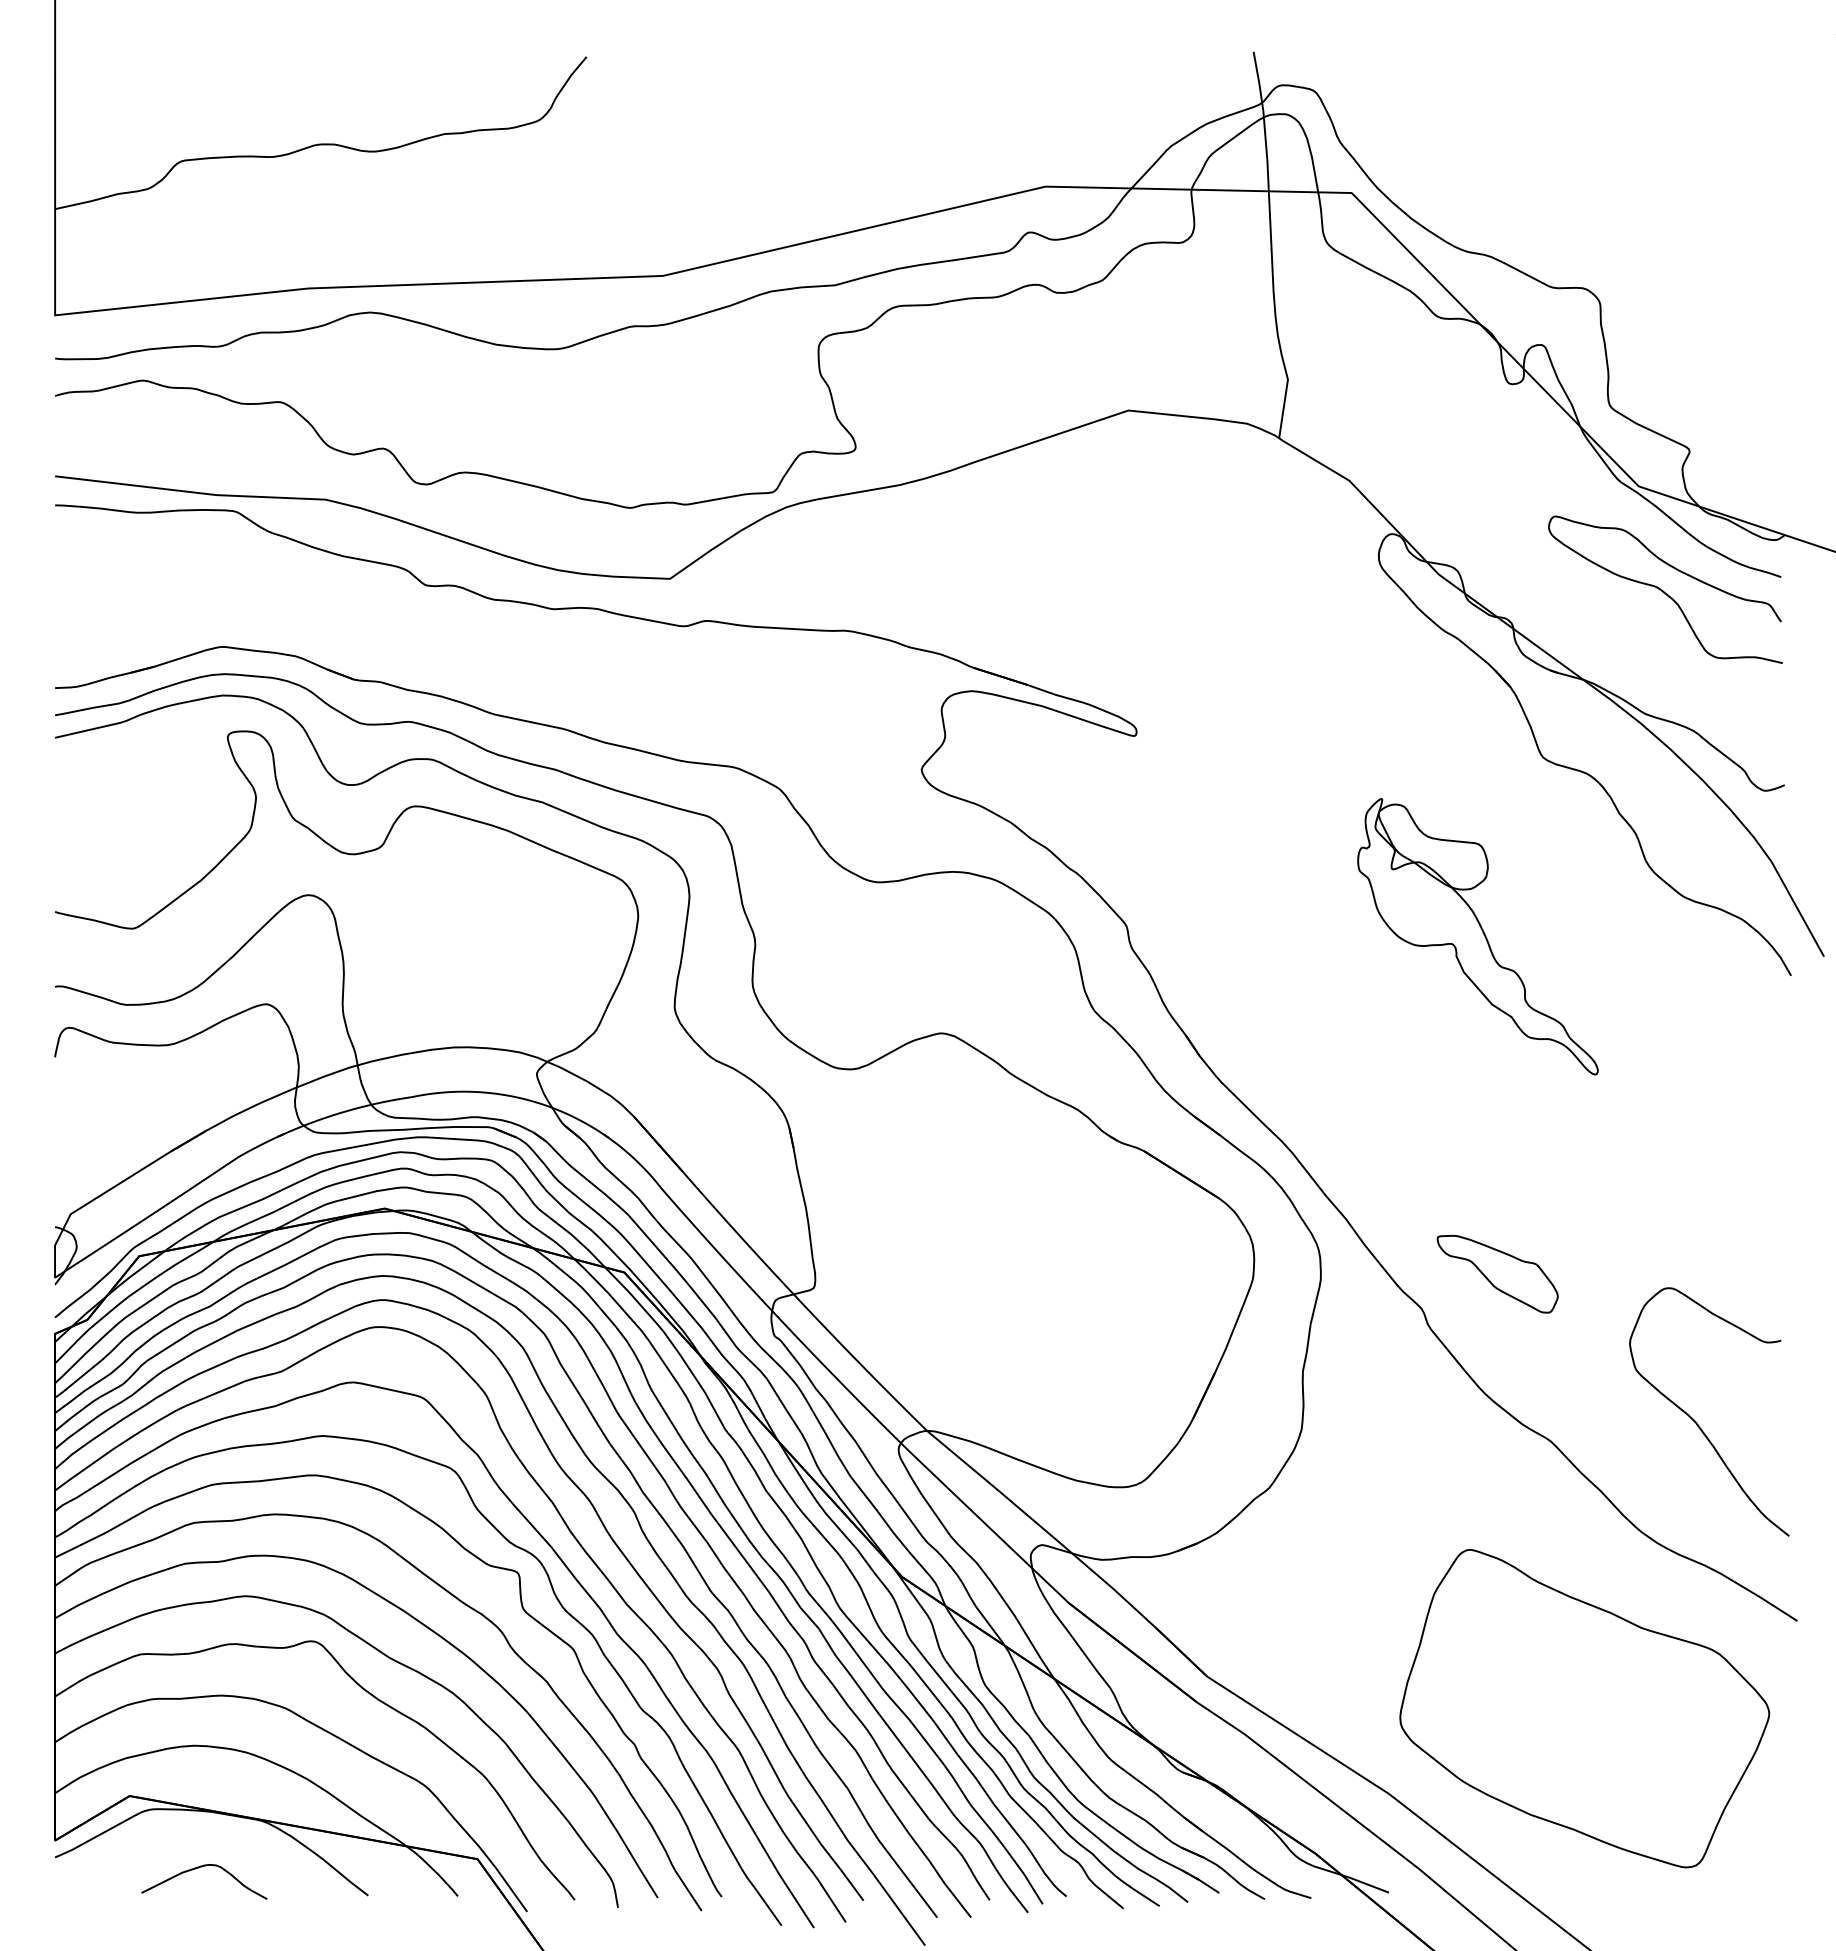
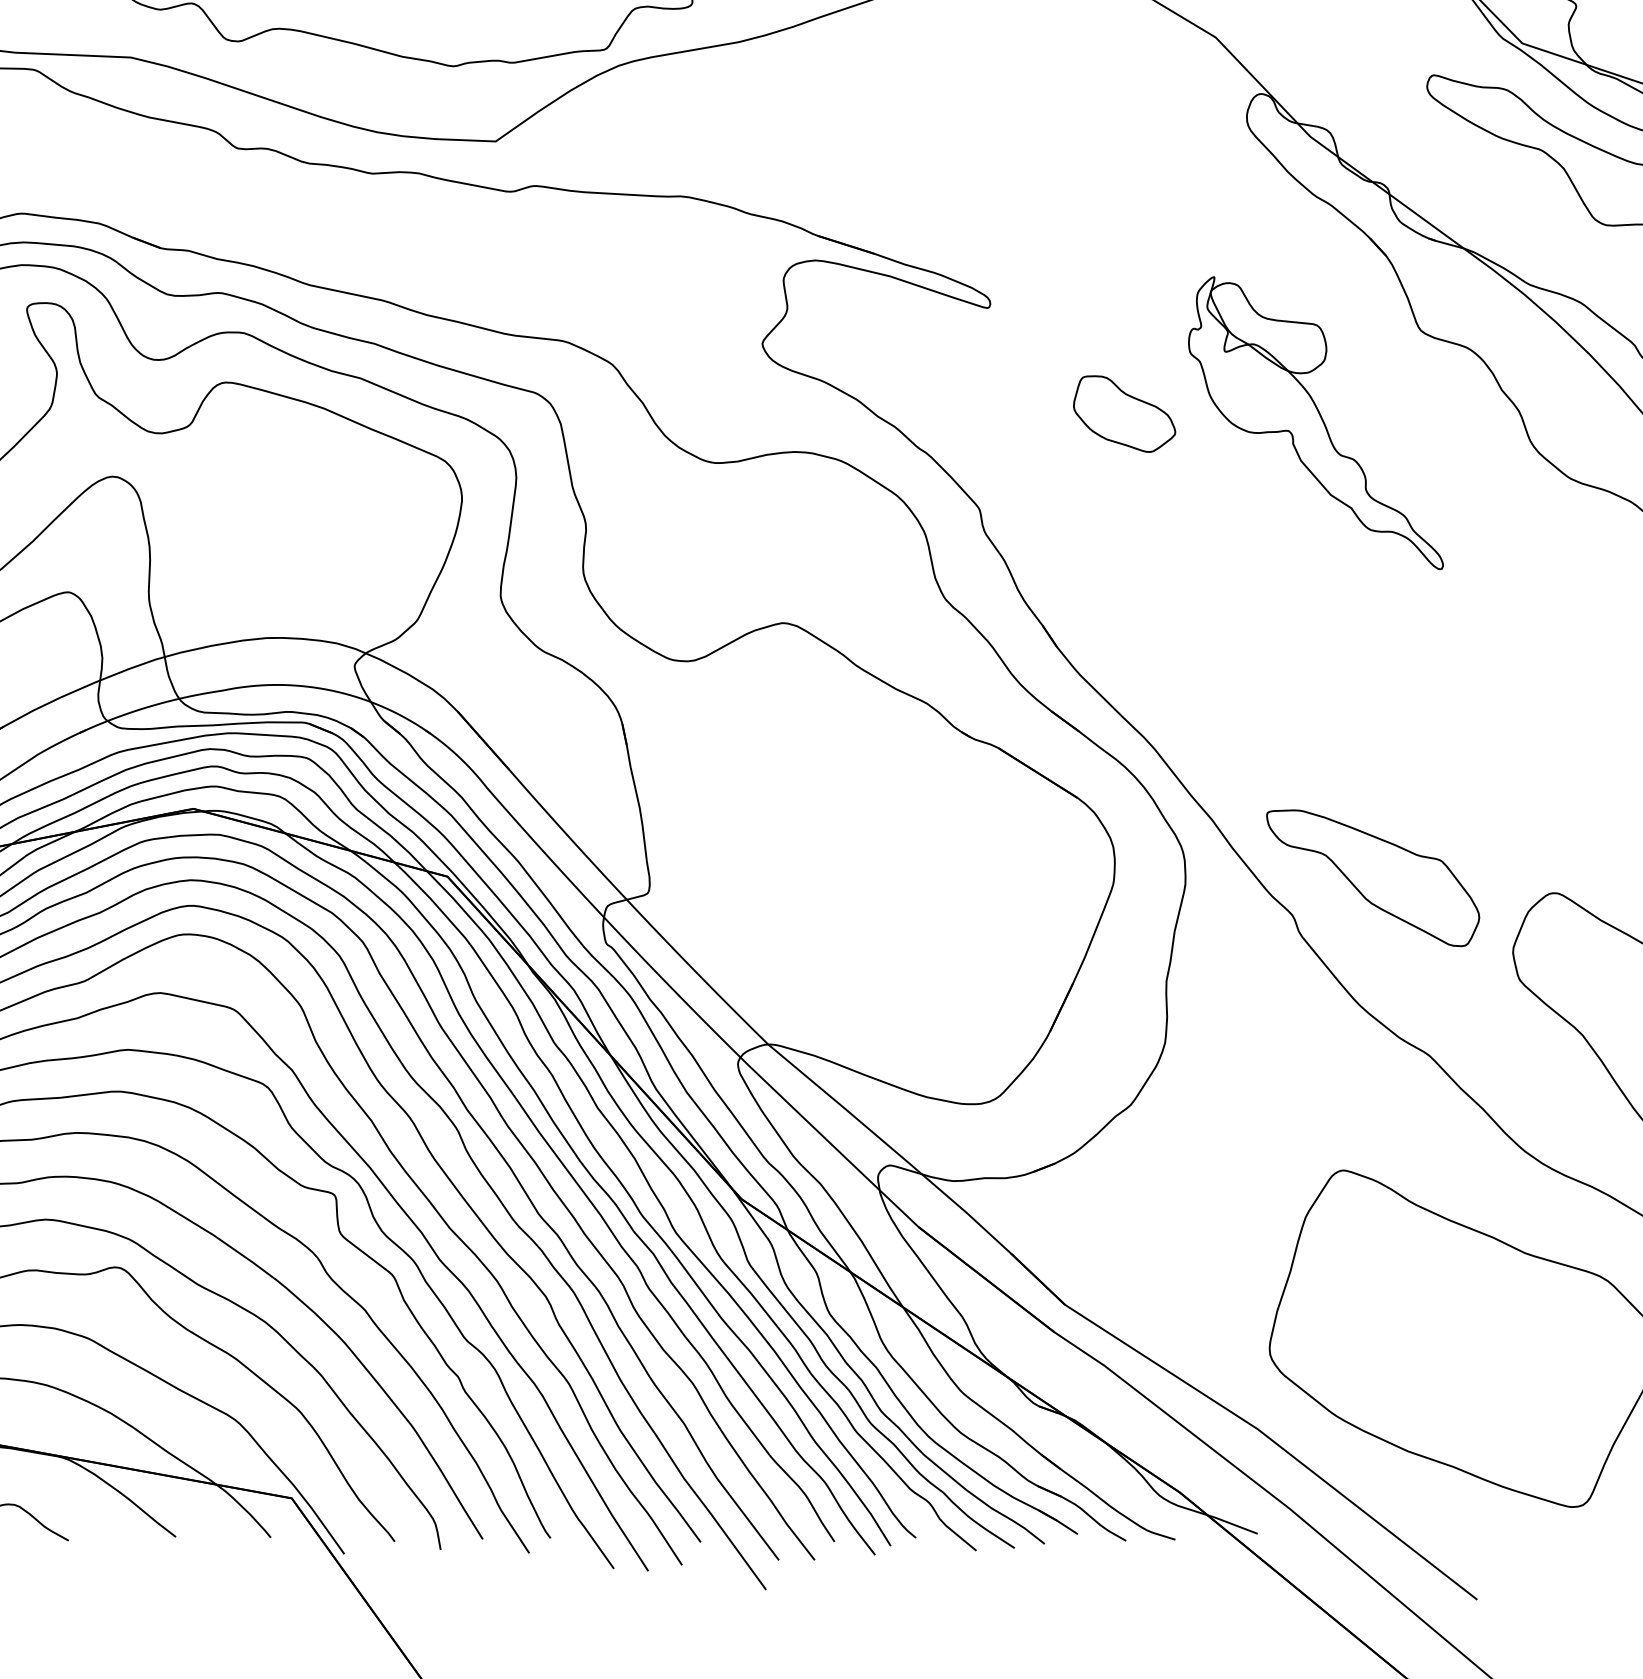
part: (1263, 835) -> (1124, 413), added
part: (1477, 936) -> (1315, 422), moved
part: (1497, 1274) -> (1372, 878), size x1.67

